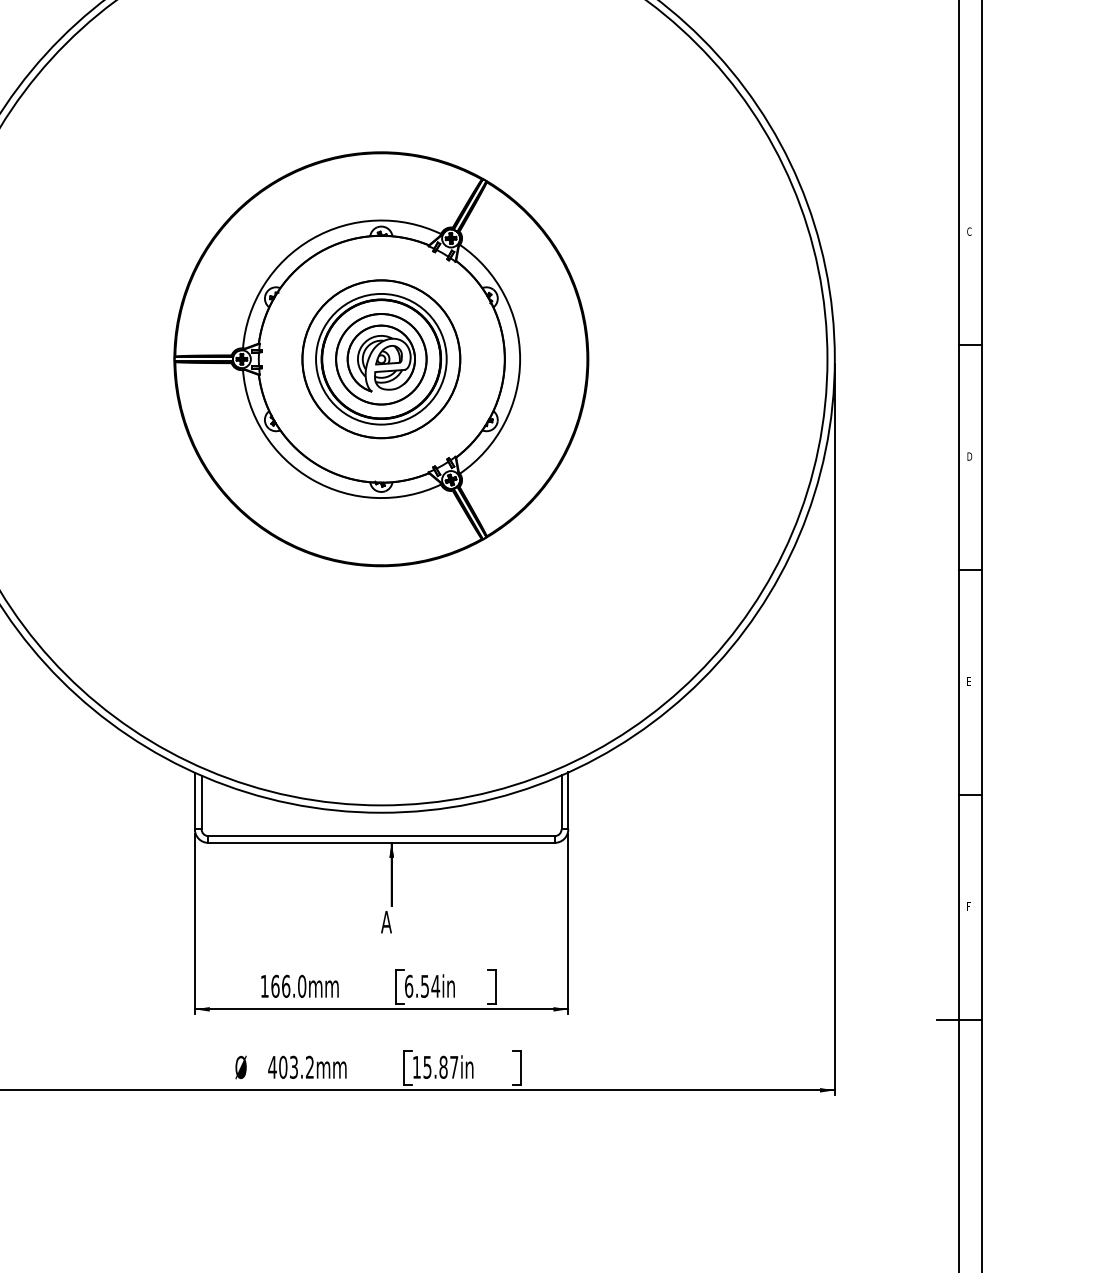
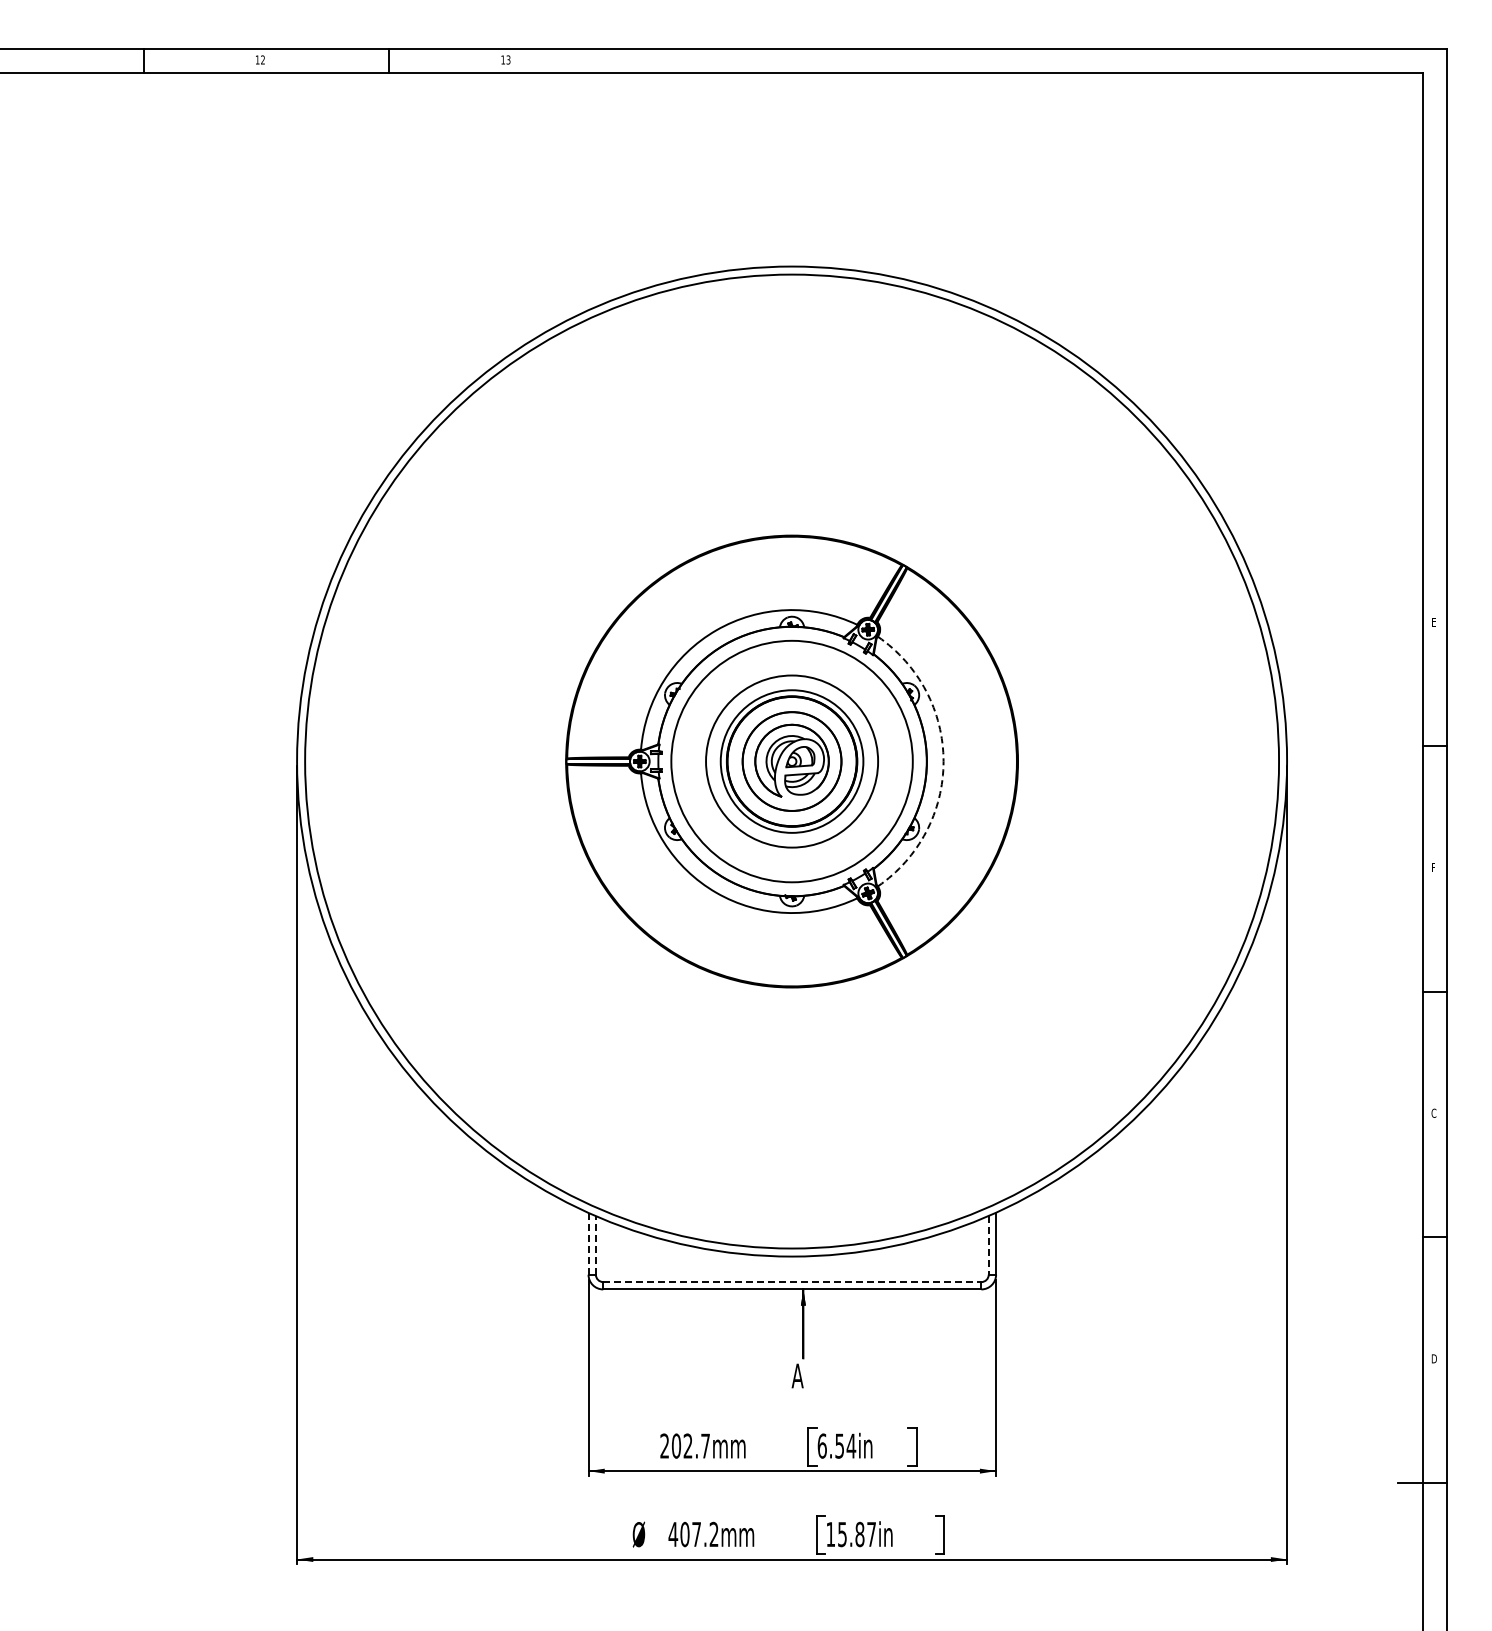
text: (968, 230) -> (1433, 621), C -> E
circle: (380, 359) -> (791, 761), size x1.4
arc: (520, 359) -> (943, 761), solid -> dashed
text: (968, 456) -> (1433, 867), D -> F
text: (968, 680) -> (1433, 1112), E -> C
line: (194, 800) -> (588, 1243), solid -> dashed
line: (201, 801) -> (595, 1244), solid -> dashed
line: (561, 802) -> (988, 1245), solid -> dashed
line: (381, 836) -> (792, 1282), solid -> dashed
text: (968, 906) -> (1433, 1358), F -> D
text: (283, 985) -> (685, 1445), 166.0mm -> 202.7mm
text: (293, 1067) -> (696, 1534), 403.2mm -> 407.2mm

